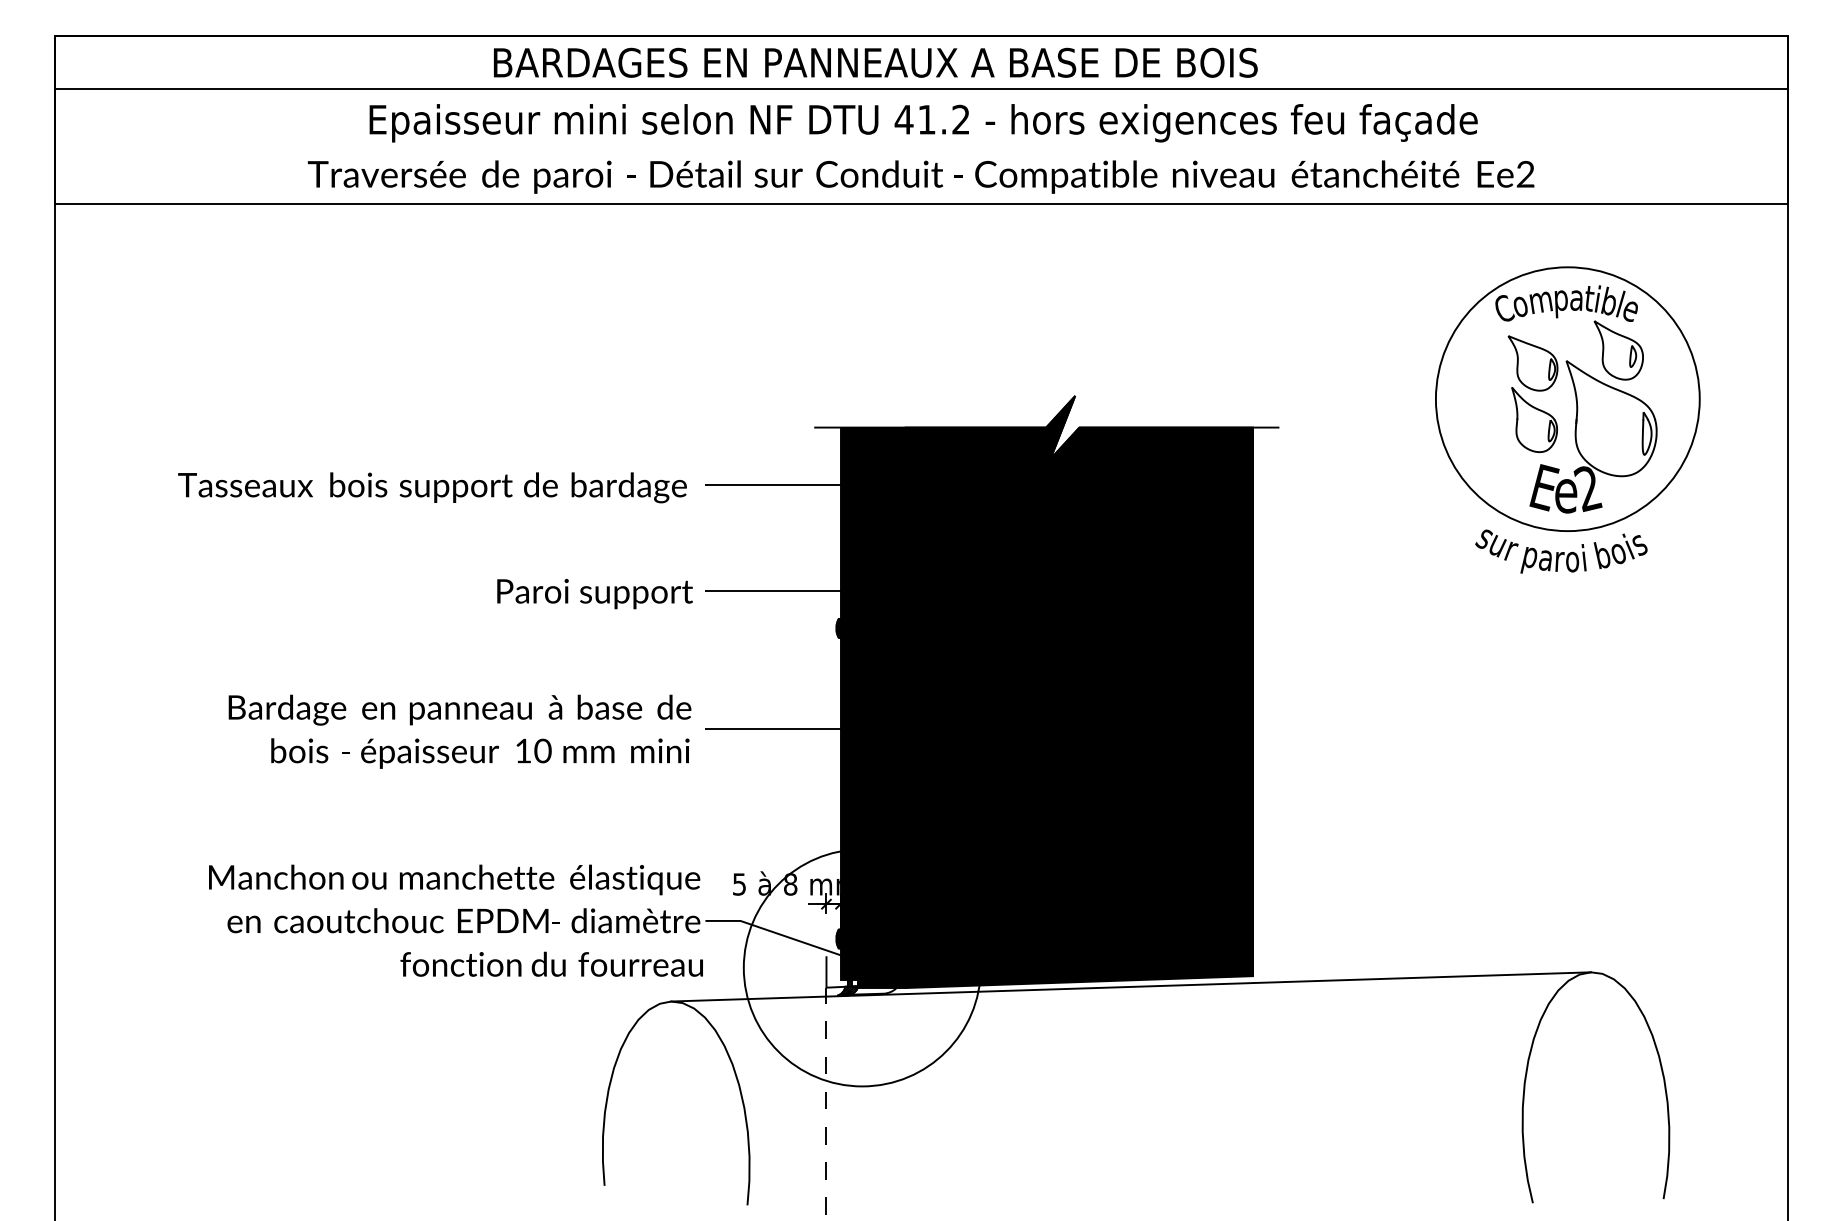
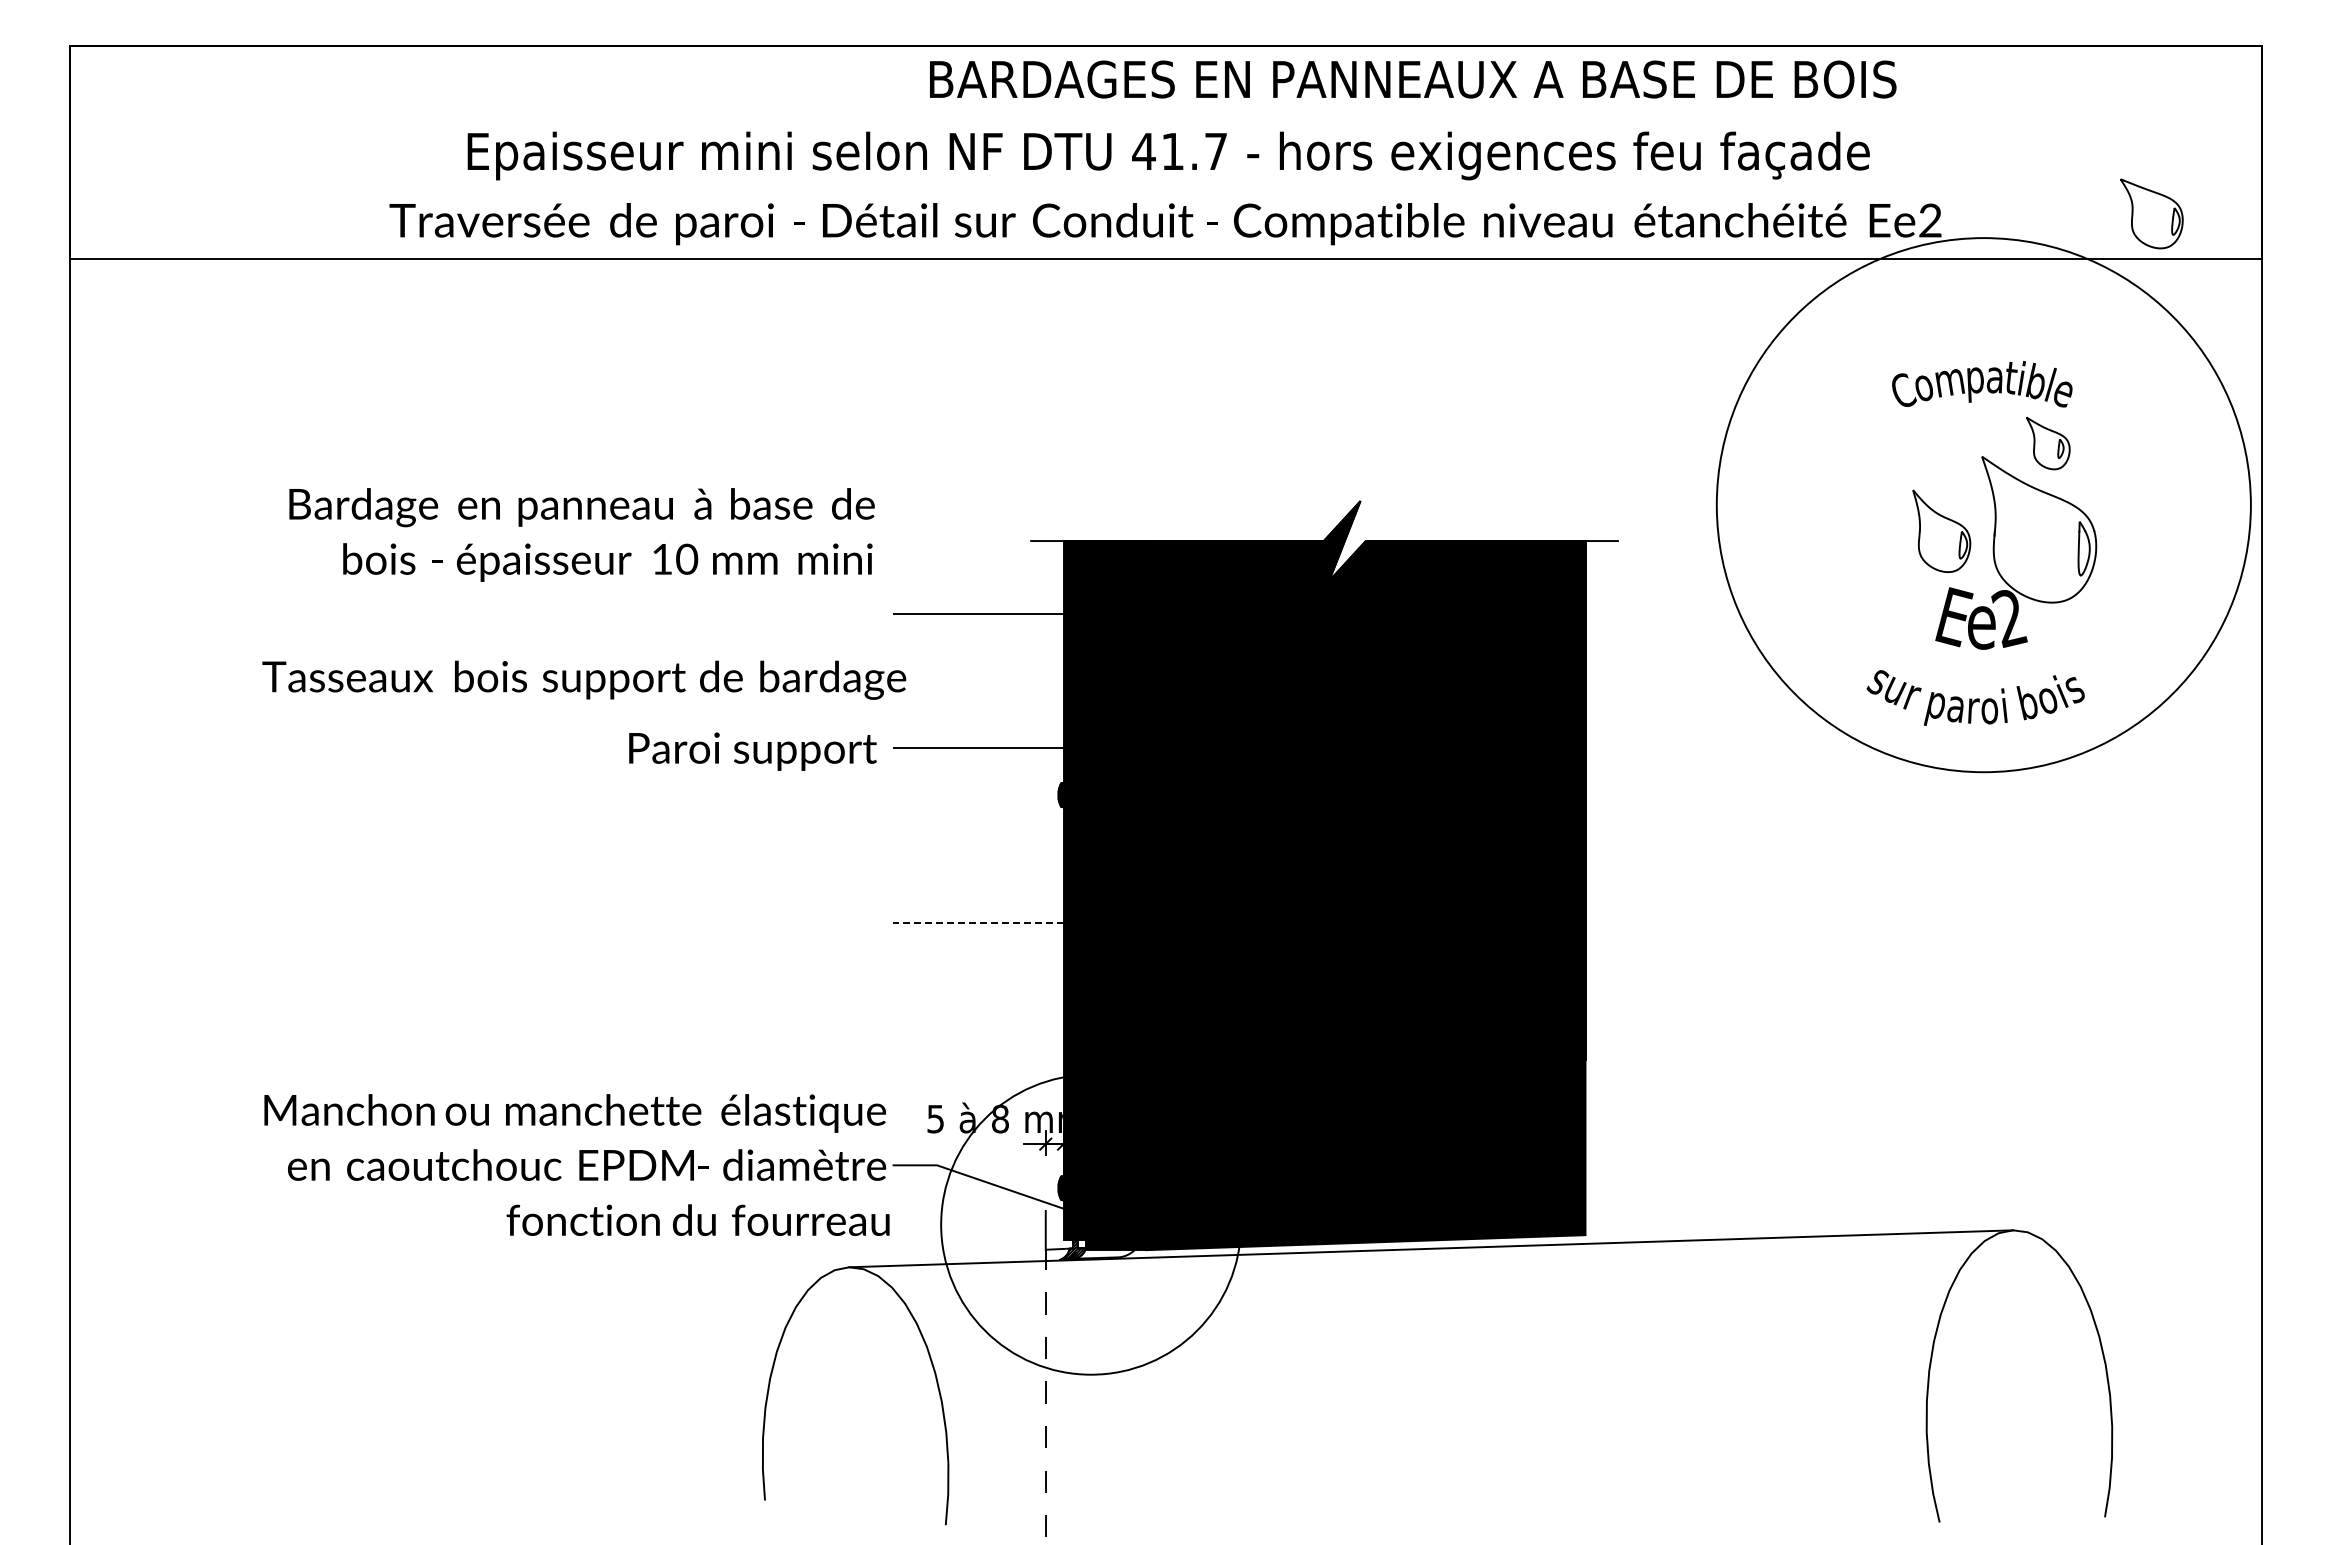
text: (876, 62) -> (1413, 79), moved
line: (921, 88) -> (1165, 112), removed
text: (960, 118) -> (1215, 150), 41.2 -> 41.7
part: (1618, 350) -> (2047, 443), size x0.7
part: (1532, 363) -> (2151, 213), moved
circle: (1567, 399) -> (1983, 505), size x1.6
text: (432, 487) -> (584, 679), moved
line: (776, 729) -> (982, 922), solid -> dashed
text: (459, 731) -> (581, 534), moved

